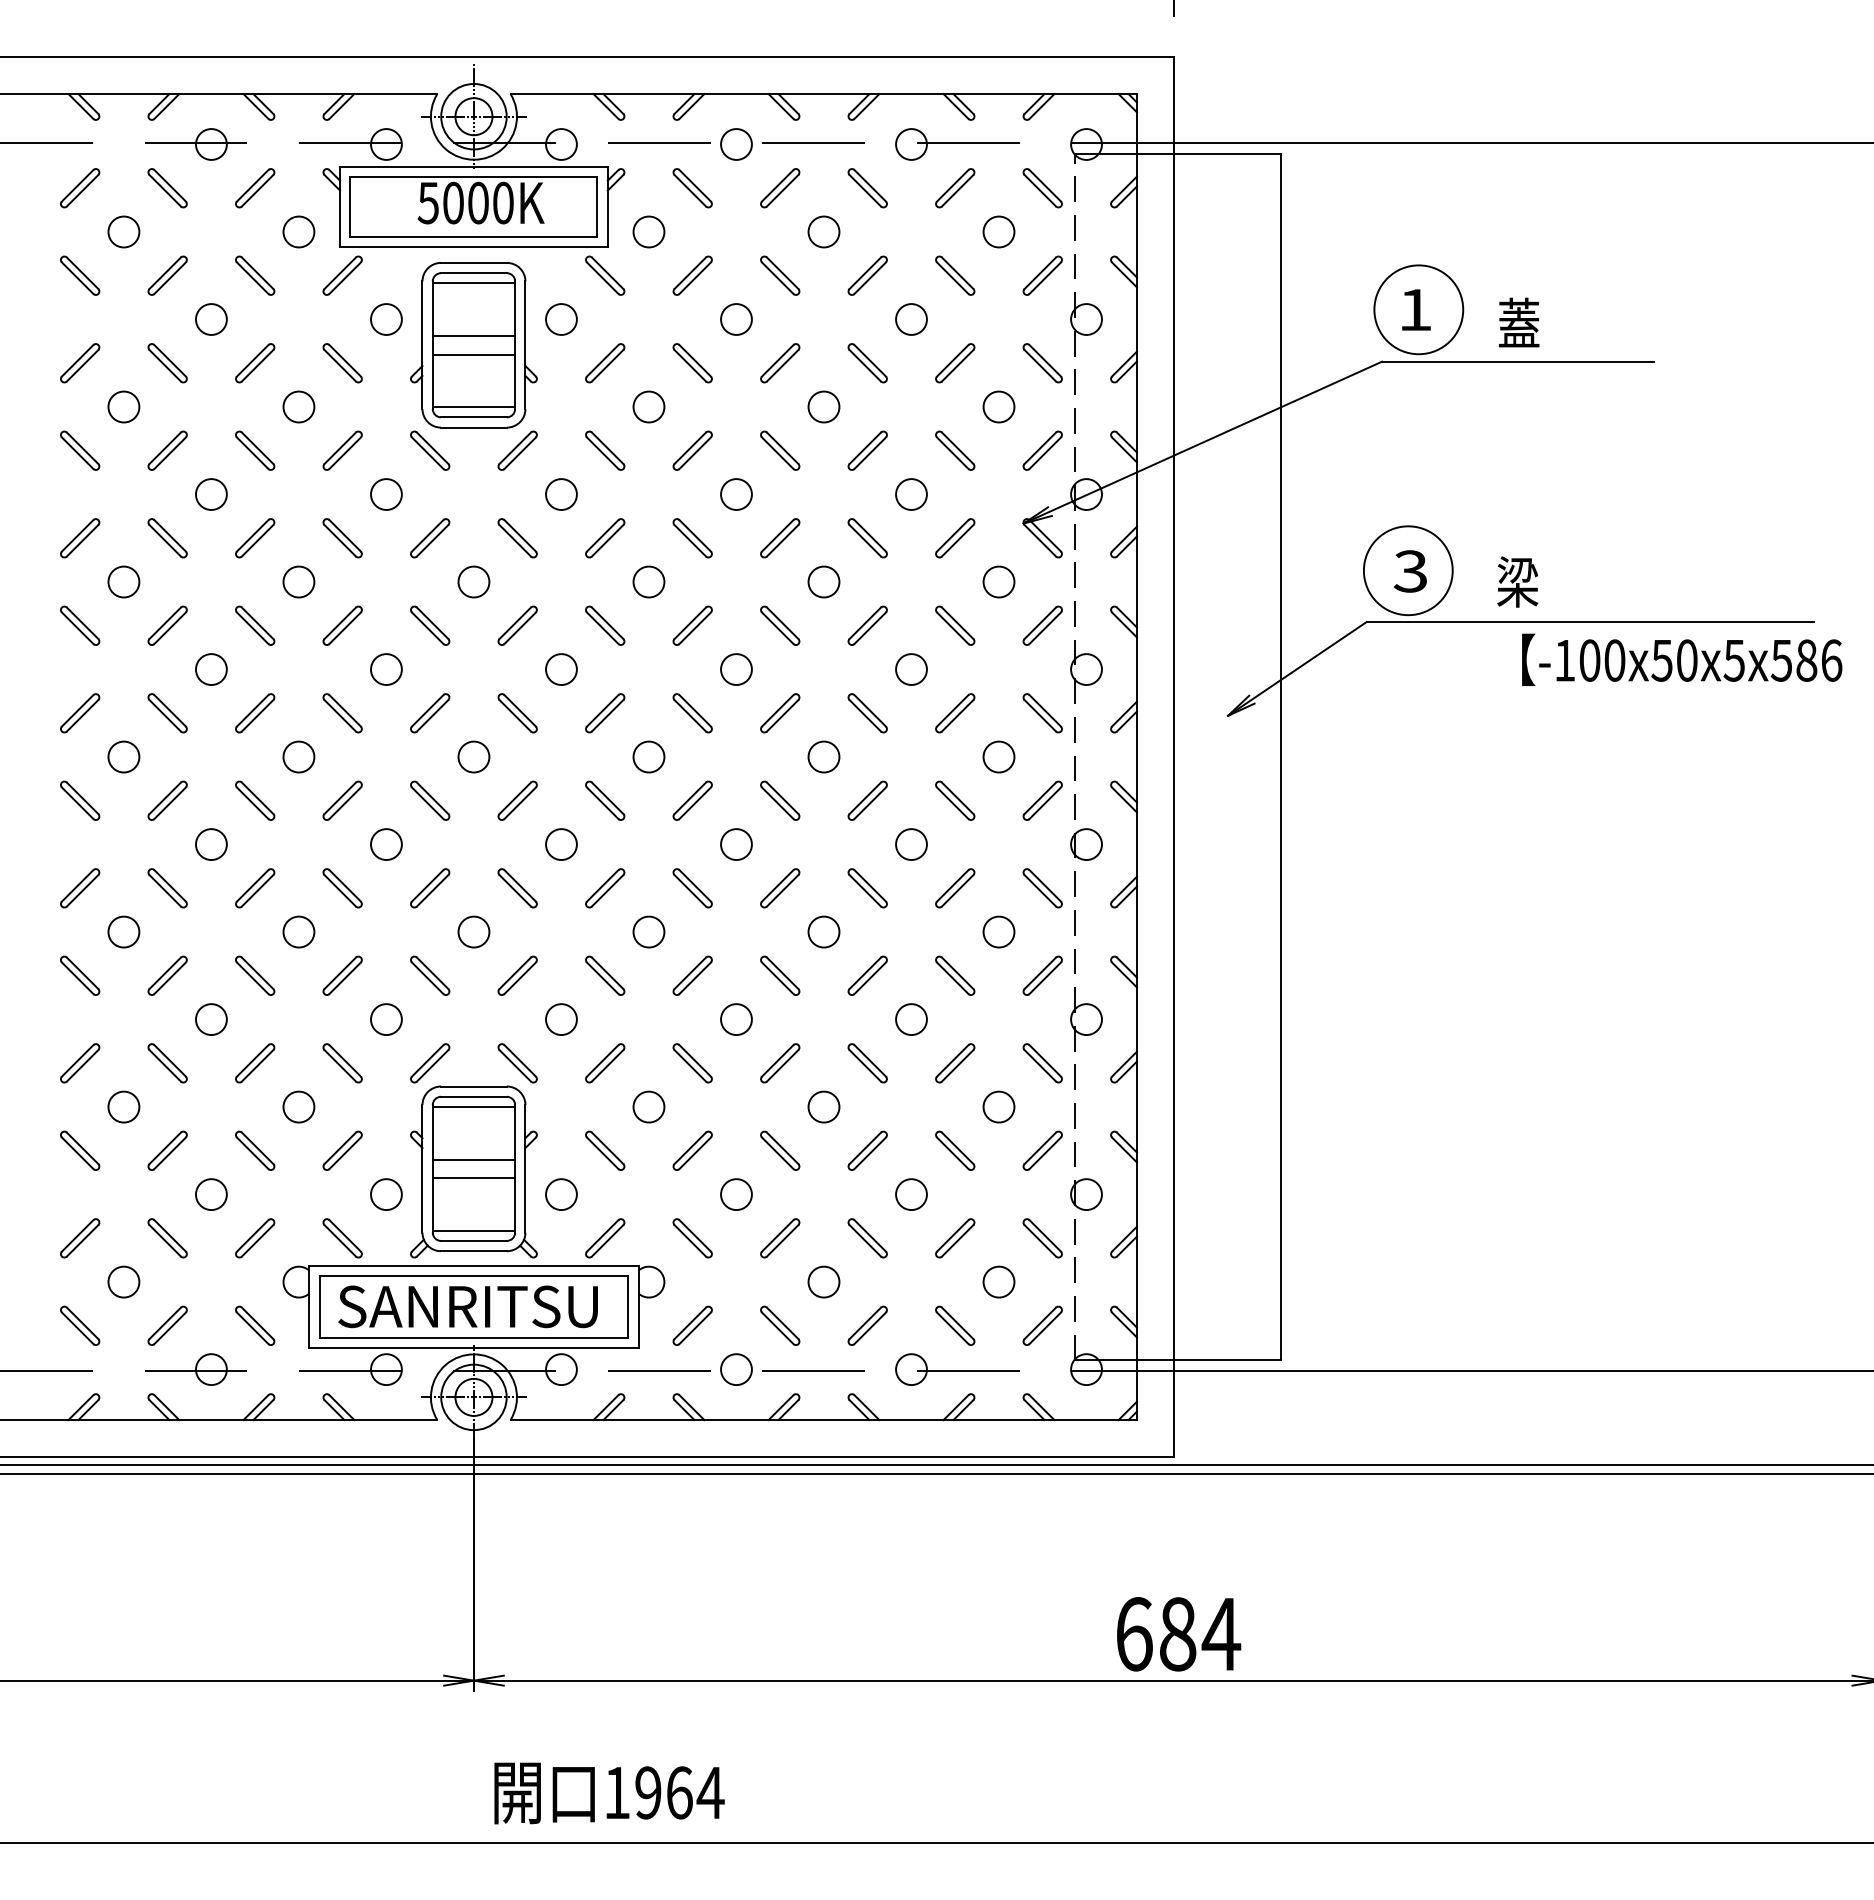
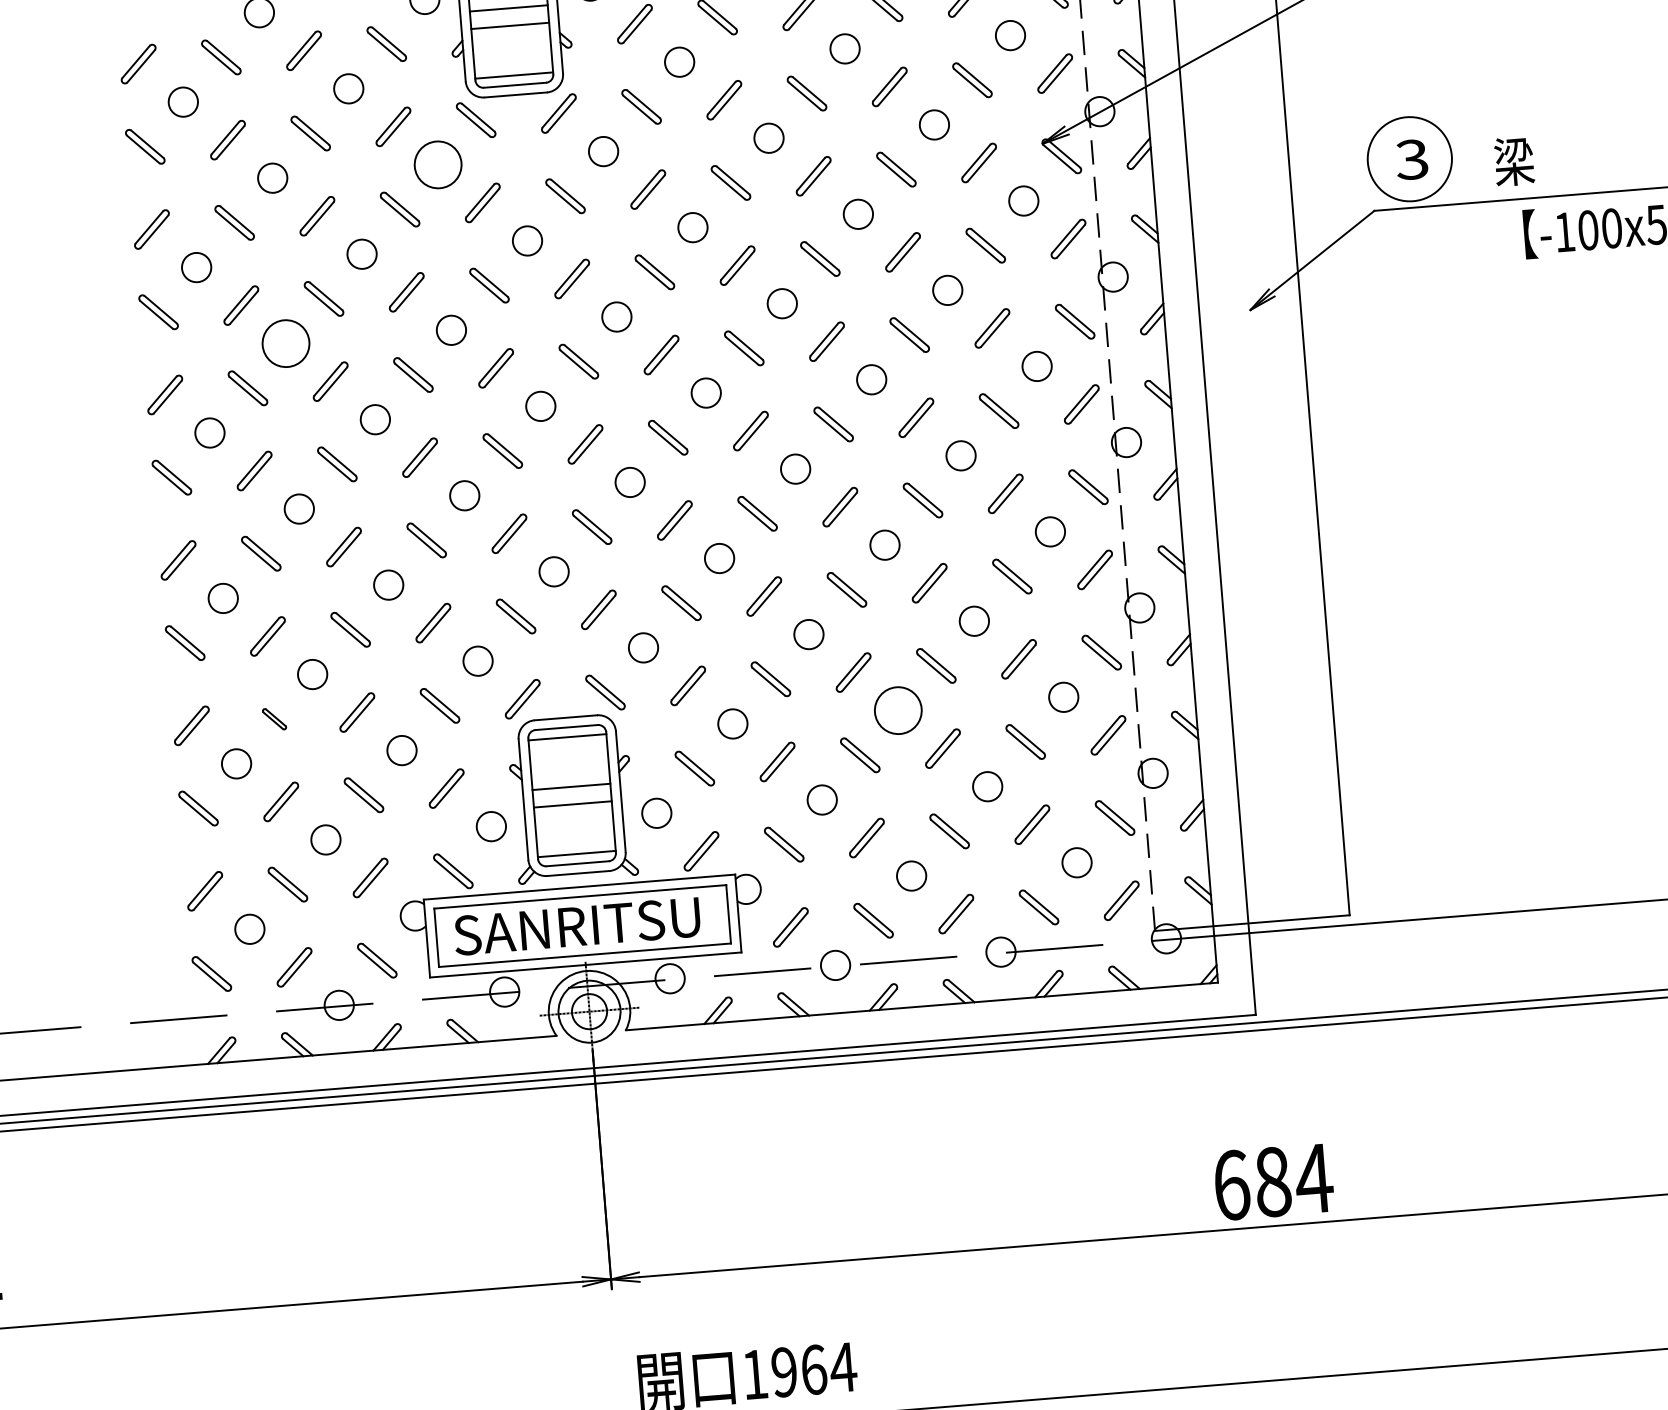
circle: (386, 494) -> (438, 164), size x1.6
circle: (211, 669) -> (286, 343), size x1.6
part: (167, 1063) -> (274, 719), size x0.6
circle: (823, 1106) -> (897, 710), size x1.6

